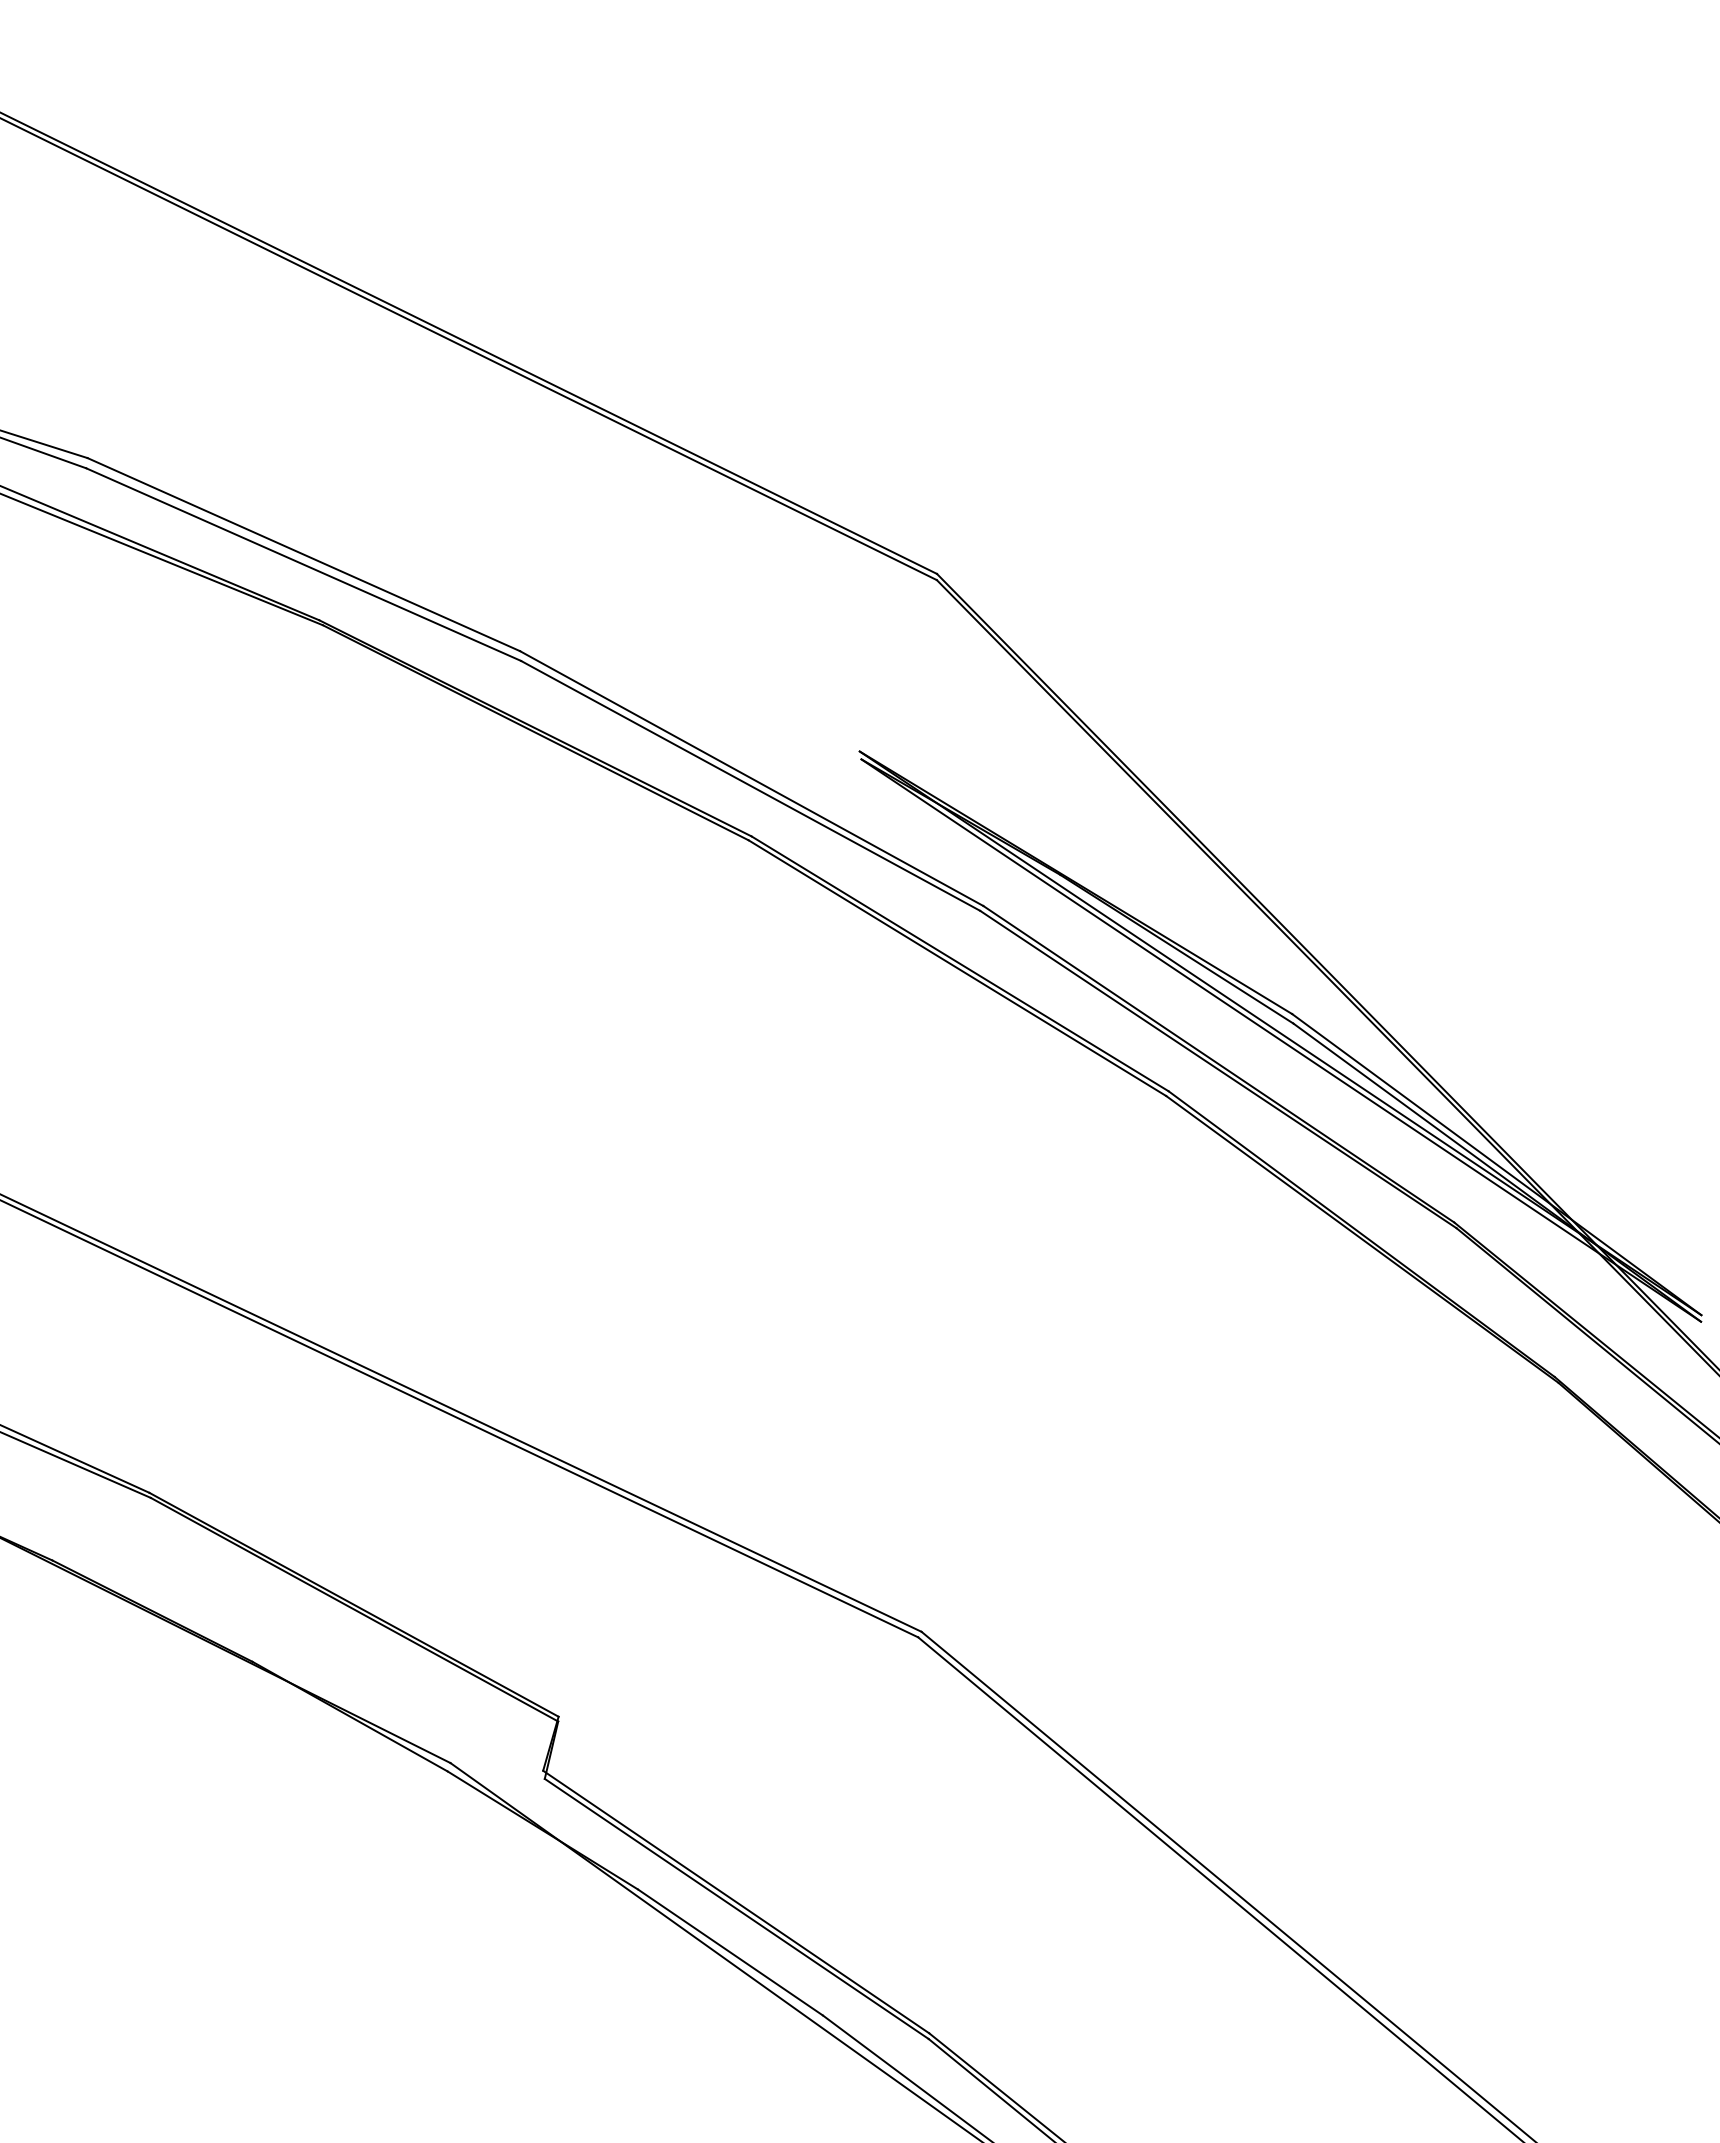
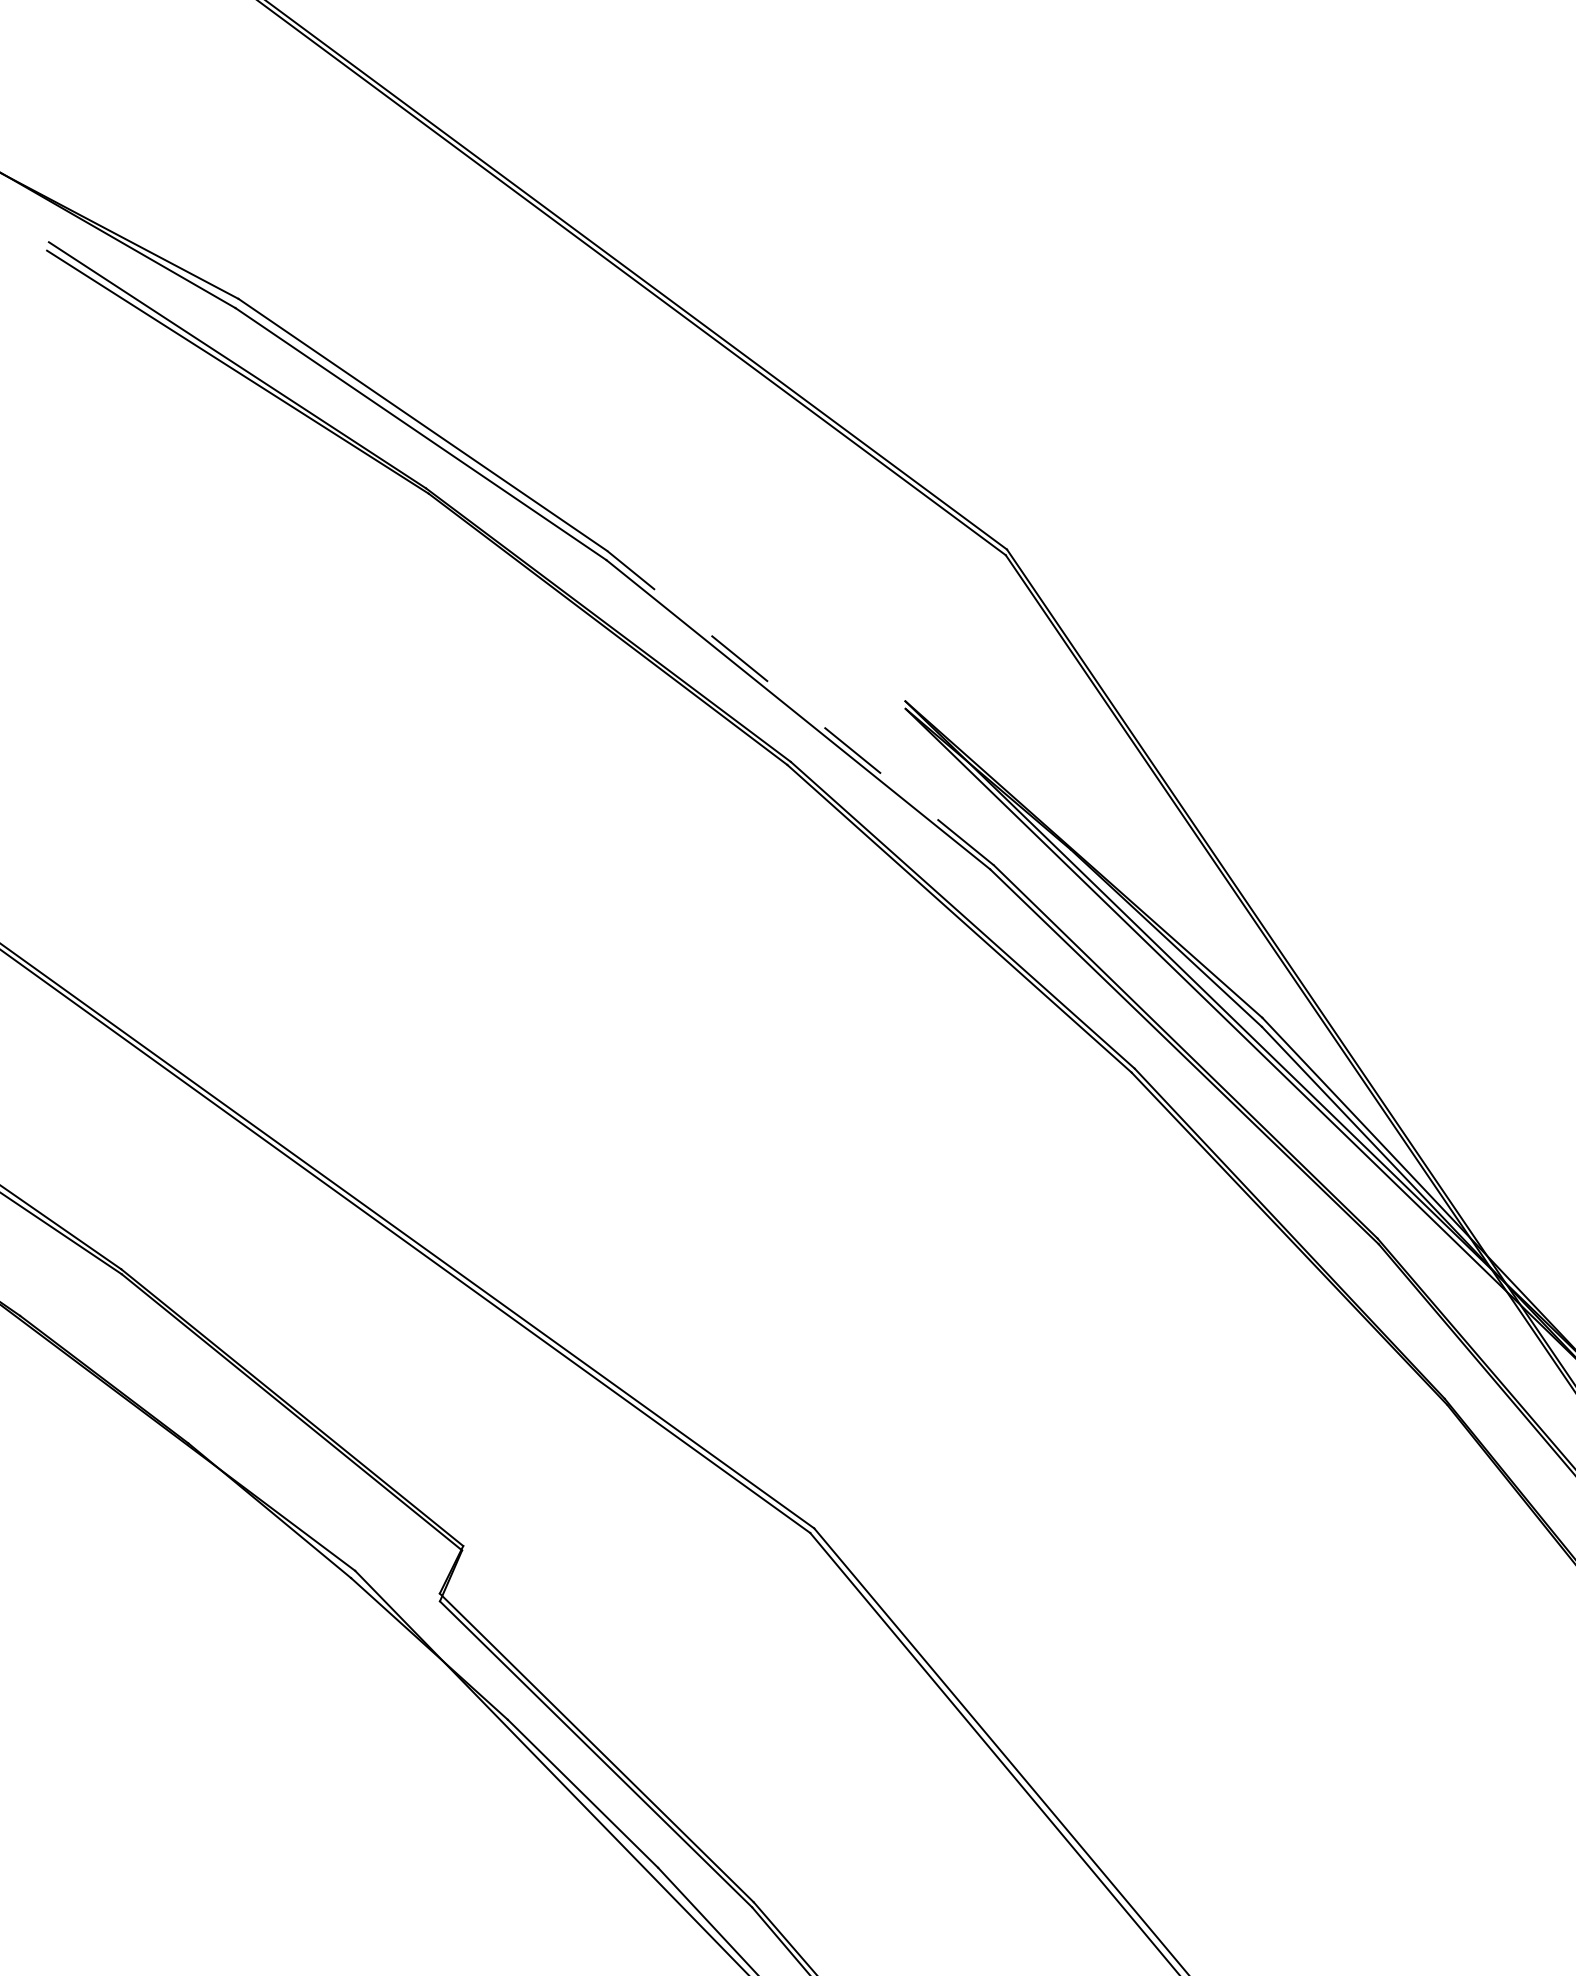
line: (751, 778) -> (800, 708), solid -> dashed

